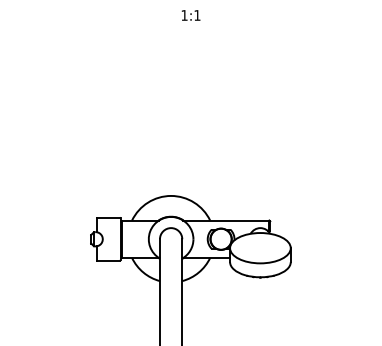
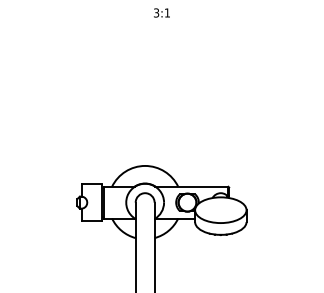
text: (184, 15) -> (156, 13), 1:1 -> 3:1

